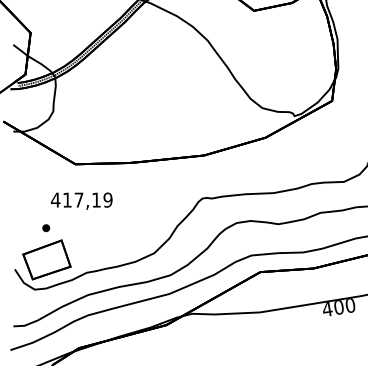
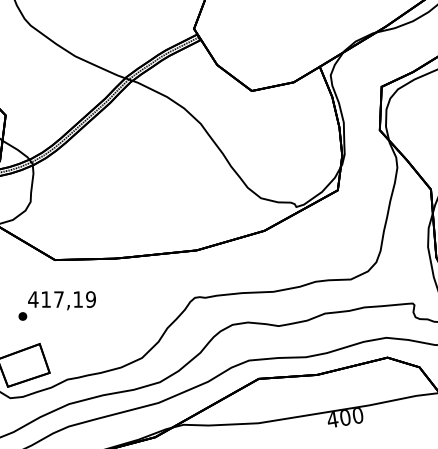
part: (45, 228) -> (22, 316), moved

